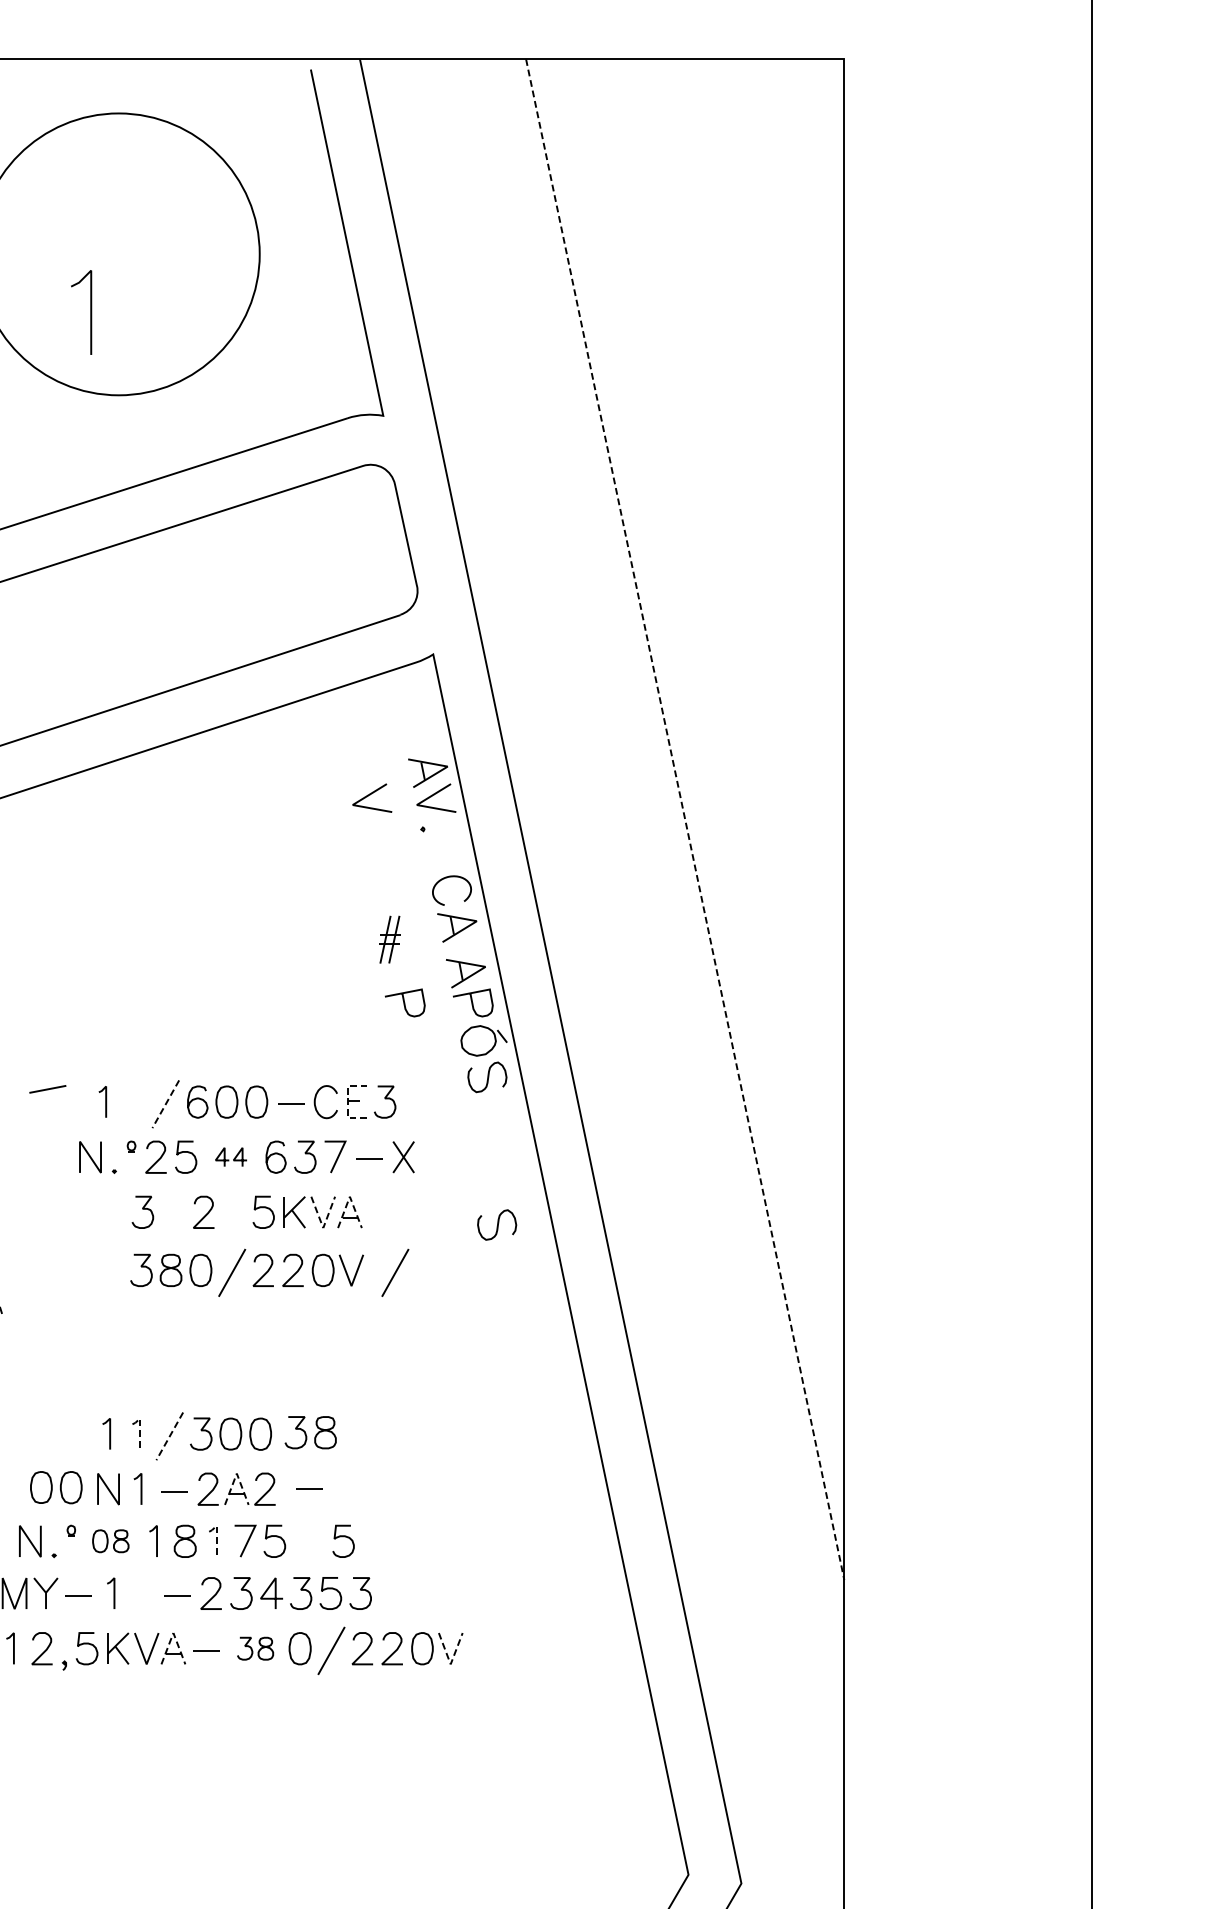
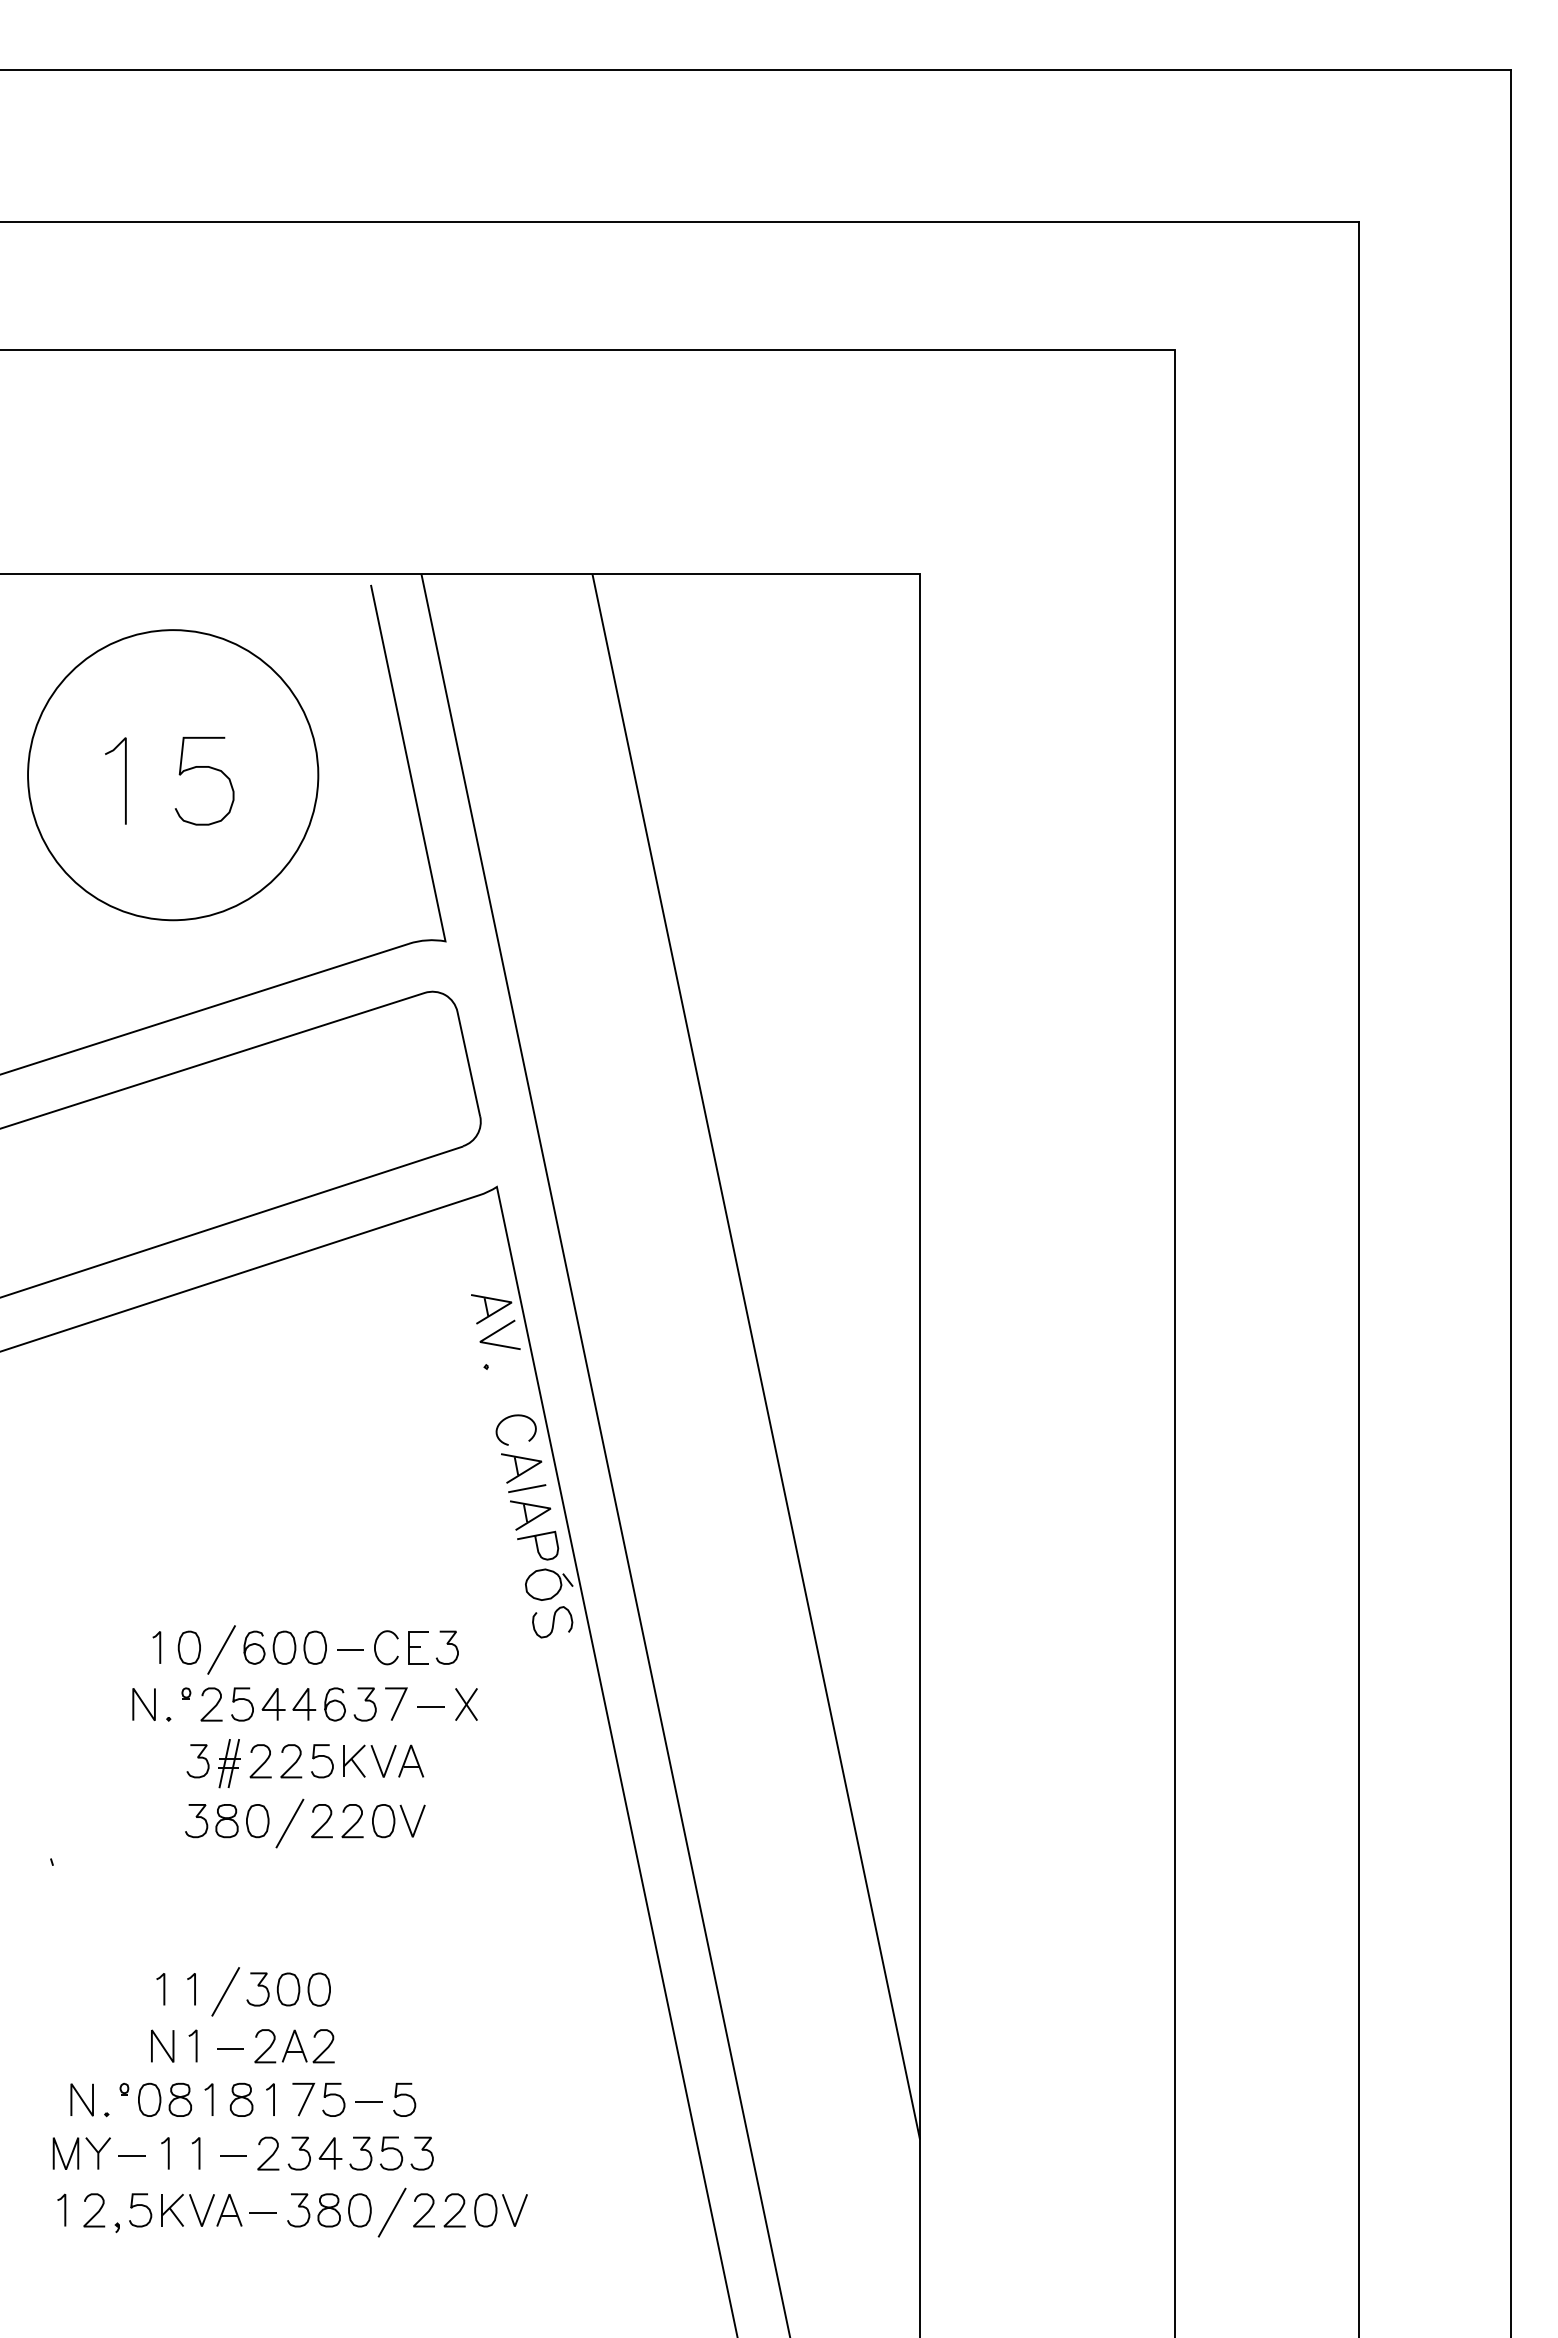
curve: (149, 246) -> (204, 767), added
line: (90, 312) -> (125, 780), moved
line: (369, 795) -> (431, 1332), removed
line: (685, 819) -> (756, 1356), dashed -> solid
part: (390, 939) -> (229, 1763), moved
curve: (404, 1002) -> (467, 1545), removed
line: (48, 1089) -> (527, 1488), moved
part: (133, 1101) -> (188, 1647), added
line: (347, 1101) -> (408, 1647), dashed -> solid
line: (165, 1104) -> (221, 1650), dashed -> solid
part: (230, 1157) -> (288, 1704), size x1.67
line: (350, 1197) -> (411, 1745), dashed -> solid
curve: (235, 1214) -> (293, 1763), added
curve: (496, 1225) -> (562, 1774), removed
line: (323, 1228) -> (383, 1777), dashed -> solid
line: (394, 1272) -> (457, 1823), removed
line: (140, 1428) -> (195, 1983), dashed -> solid
part: (310, 1433) -> (370, 1988), removed
line: (169, 1437) -> (225, 1992), dashed -> solid
line: (236, 1473) -> (294, 2030), dashed -> solid
part: (55, 1487) -> (108, 2044), removed
line: (308, 1488) -> (368, 2101), moved
line: (217, 1535) -> (274, 2093), dashed -> solid
part: (110, 1540) -> (164, 2099), size x1.43
line: (143, 1593) -> (198, 2153), added
line: (173, 1633) -> (229, 2194), dashed -> solid
part: (255, 1648) -> (313, 2210), size x1.43
line: (450, 1664) -> (514, 2226), dashed -> solid

